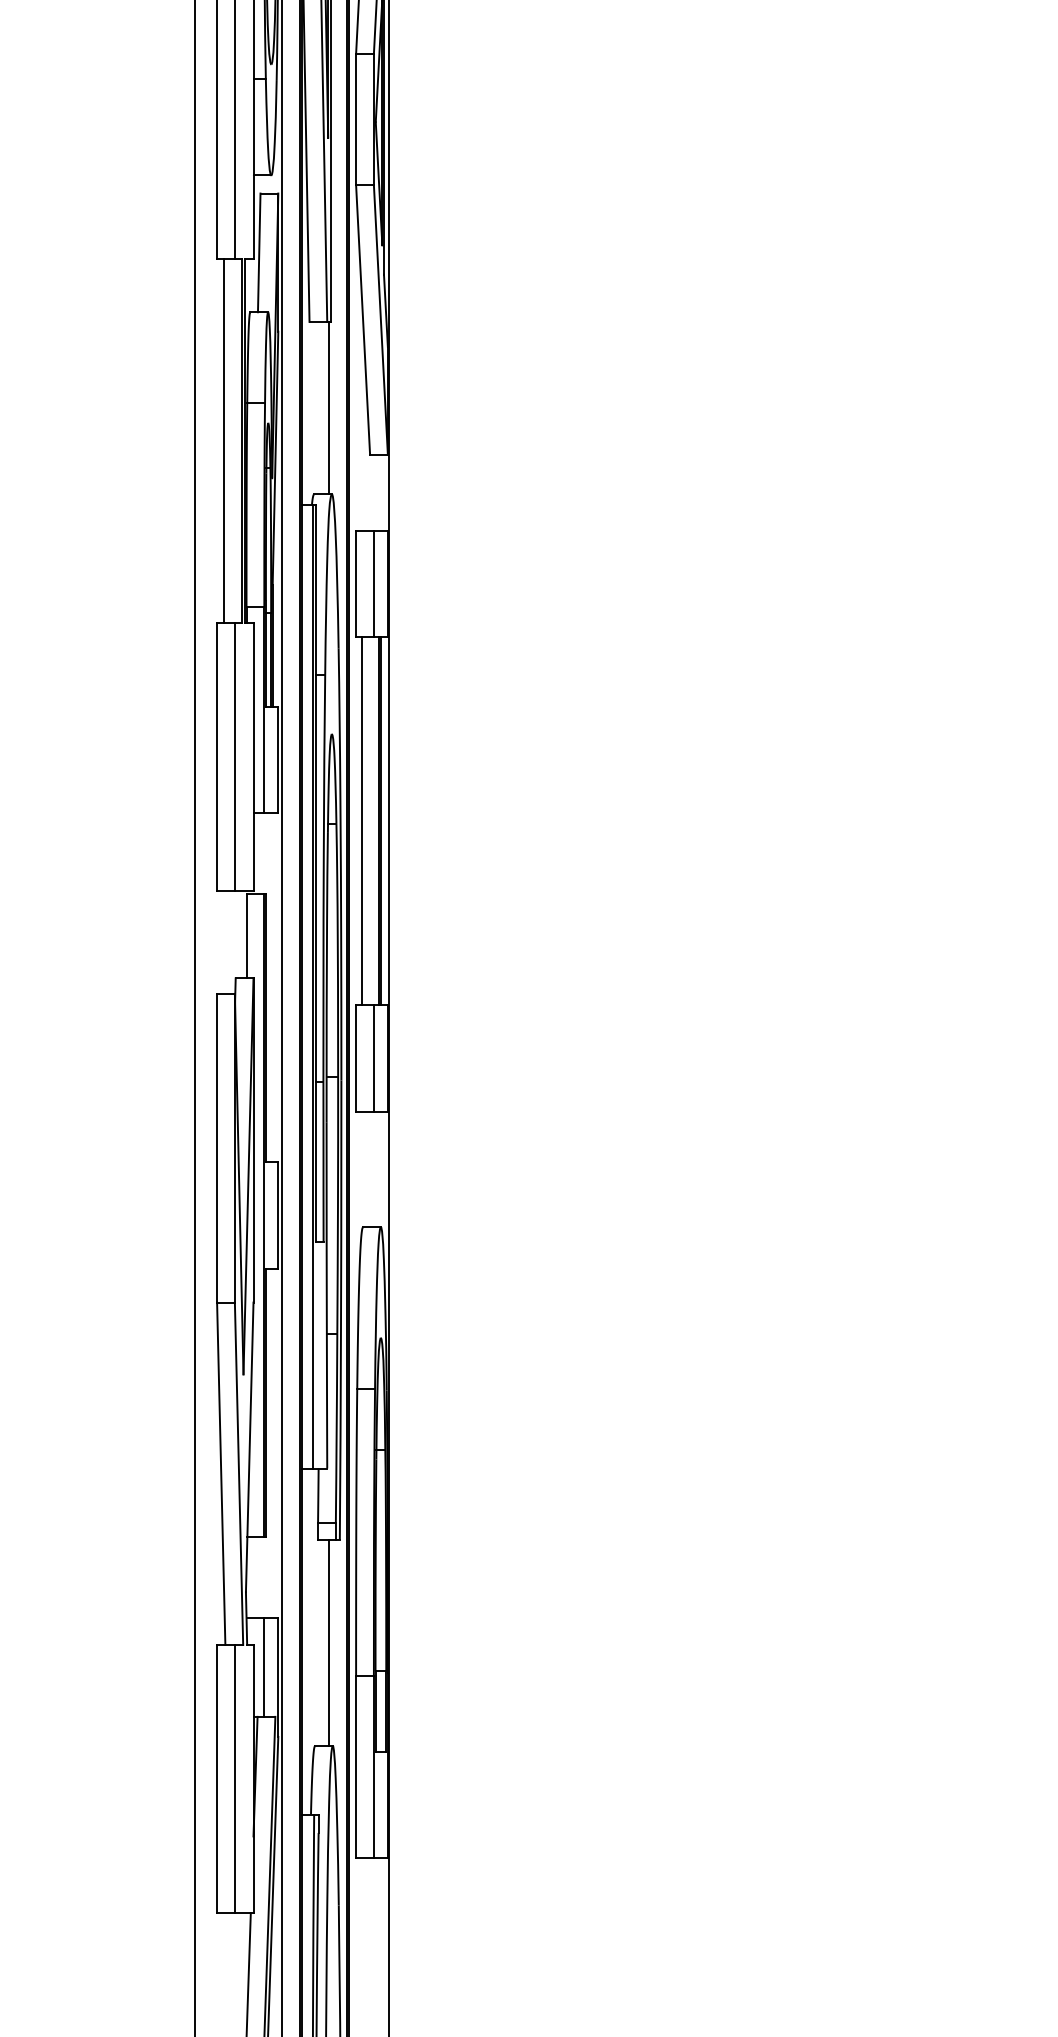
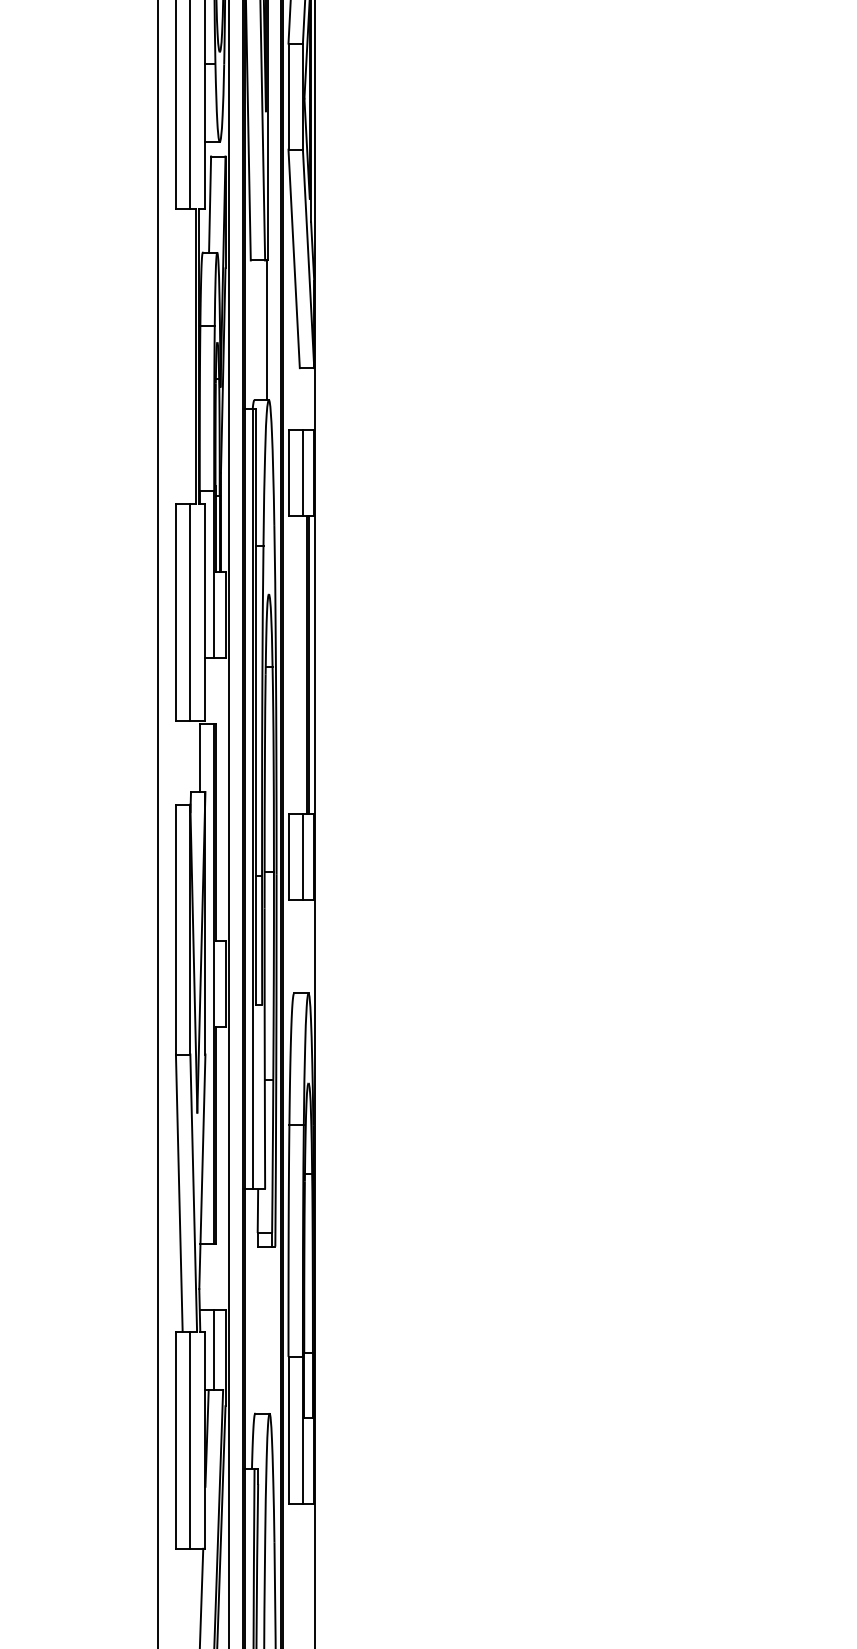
line: (223, 440) -> (181, 356), removed
line: (361, 821) -> (292, 664), removed
line: (329, 1642) -> (266, 1329), removed

